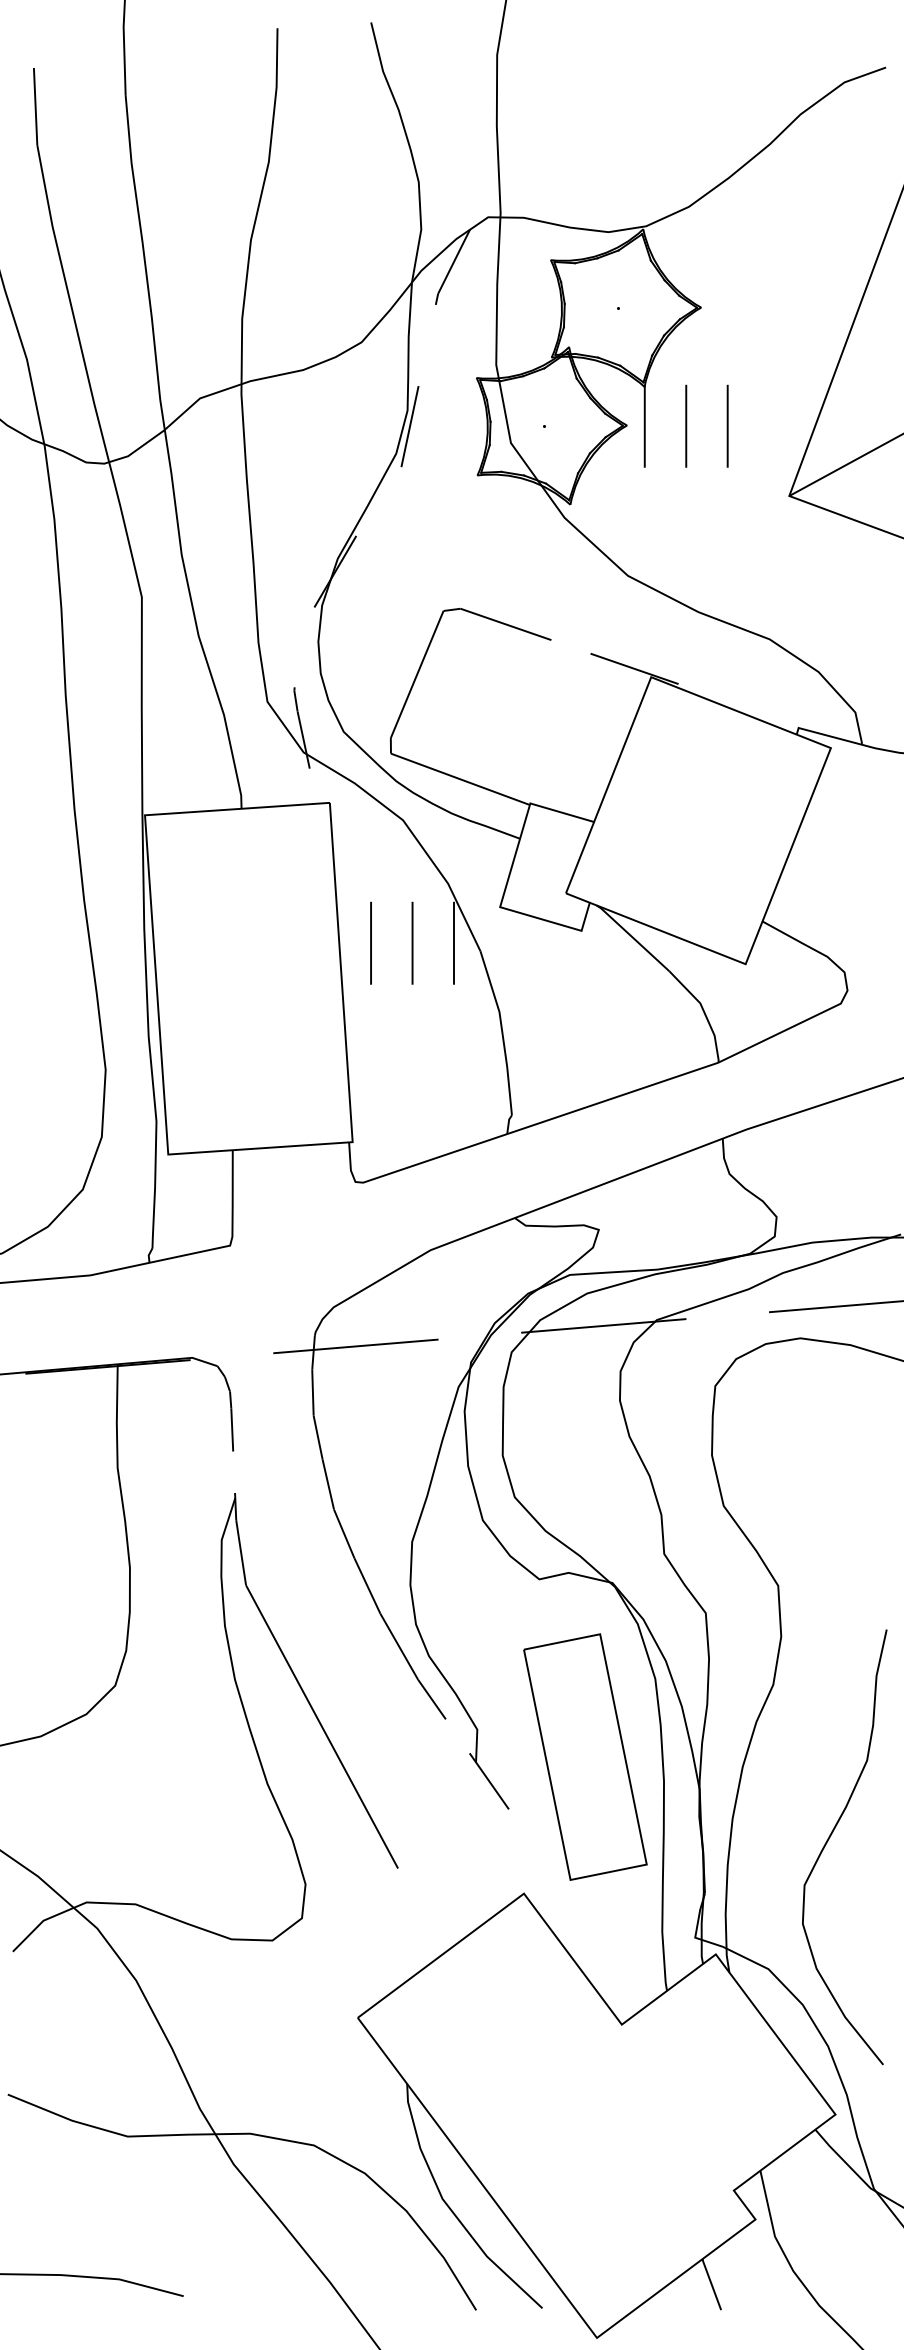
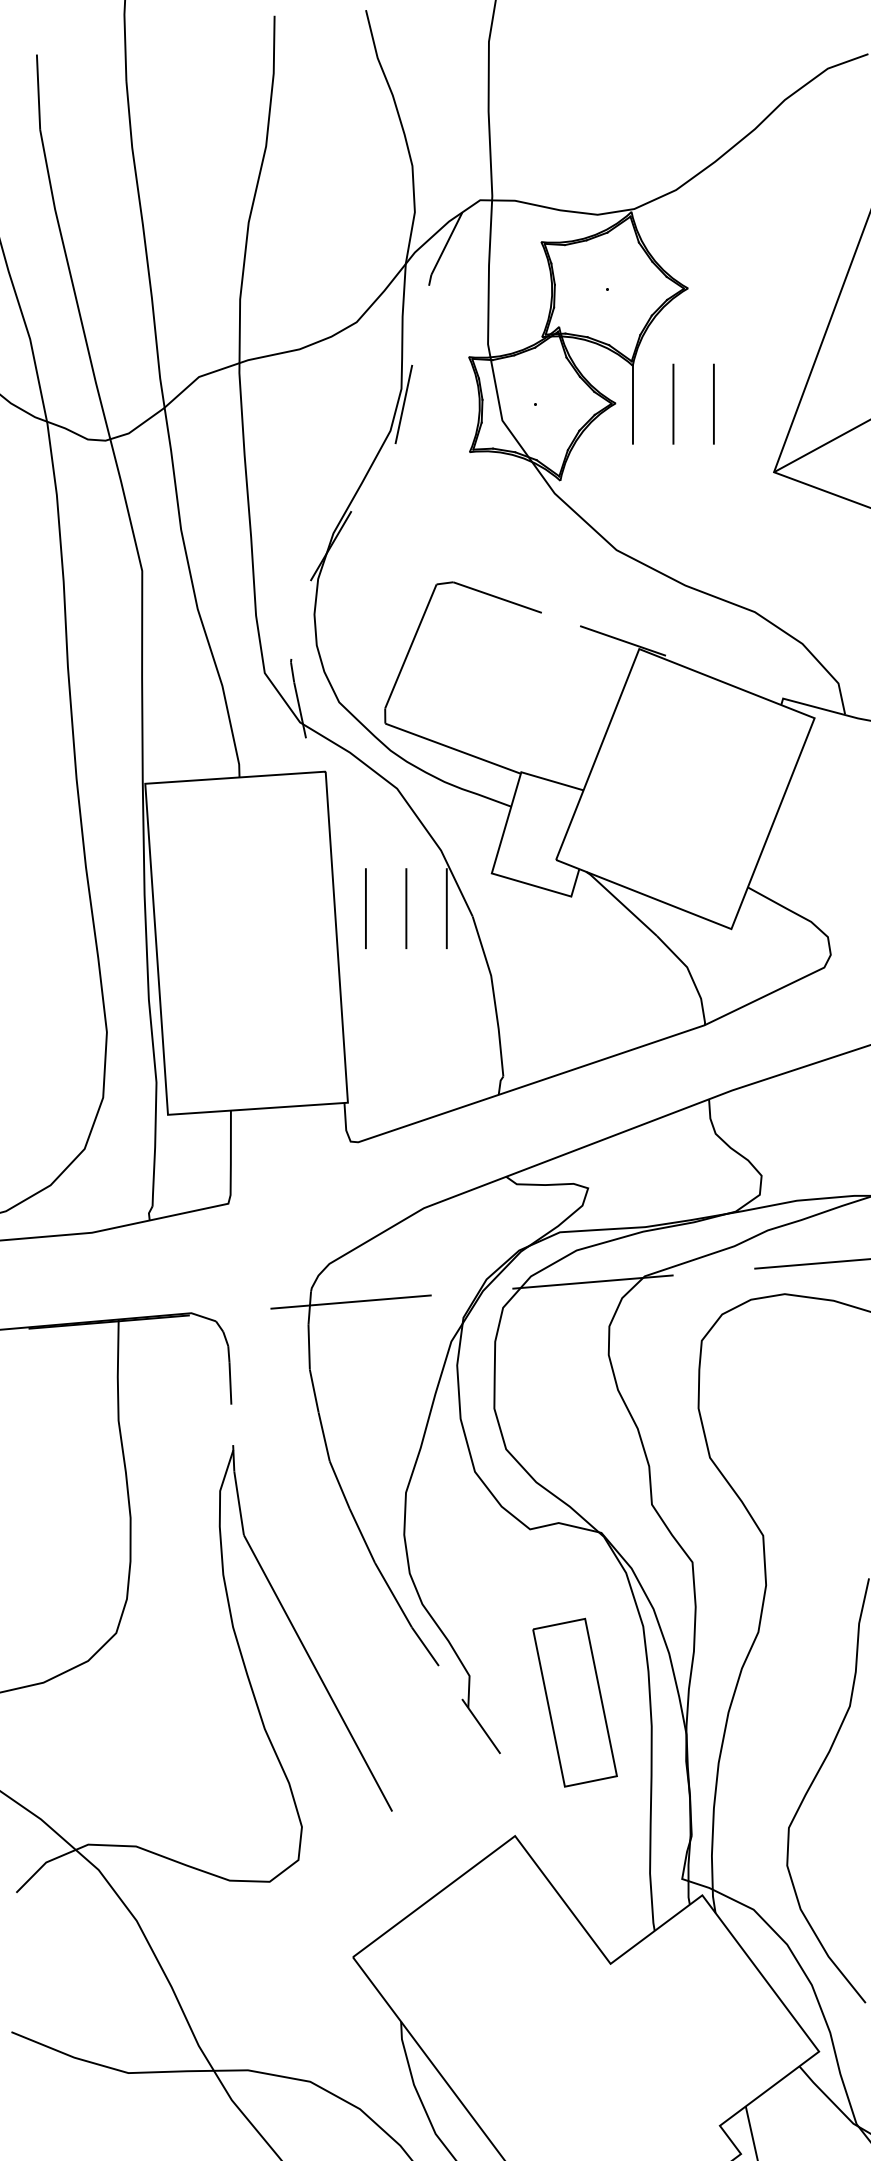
part: (585, 1756) -> (575, 1702), size x0.7

